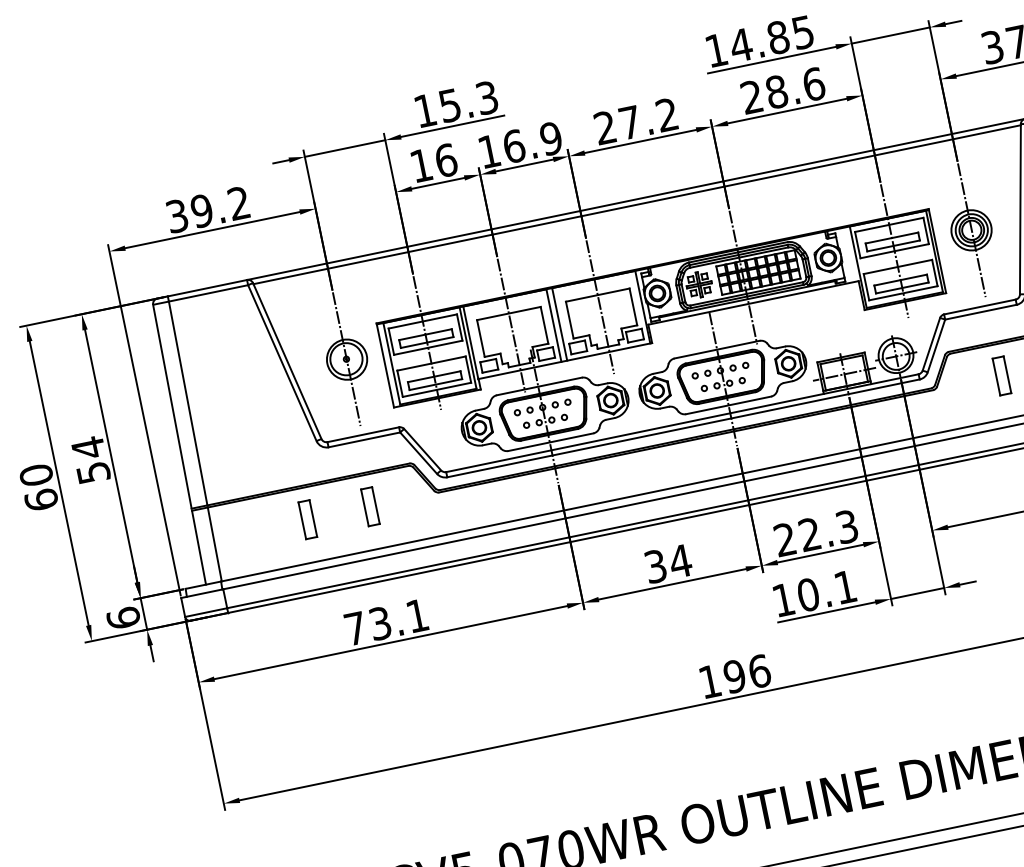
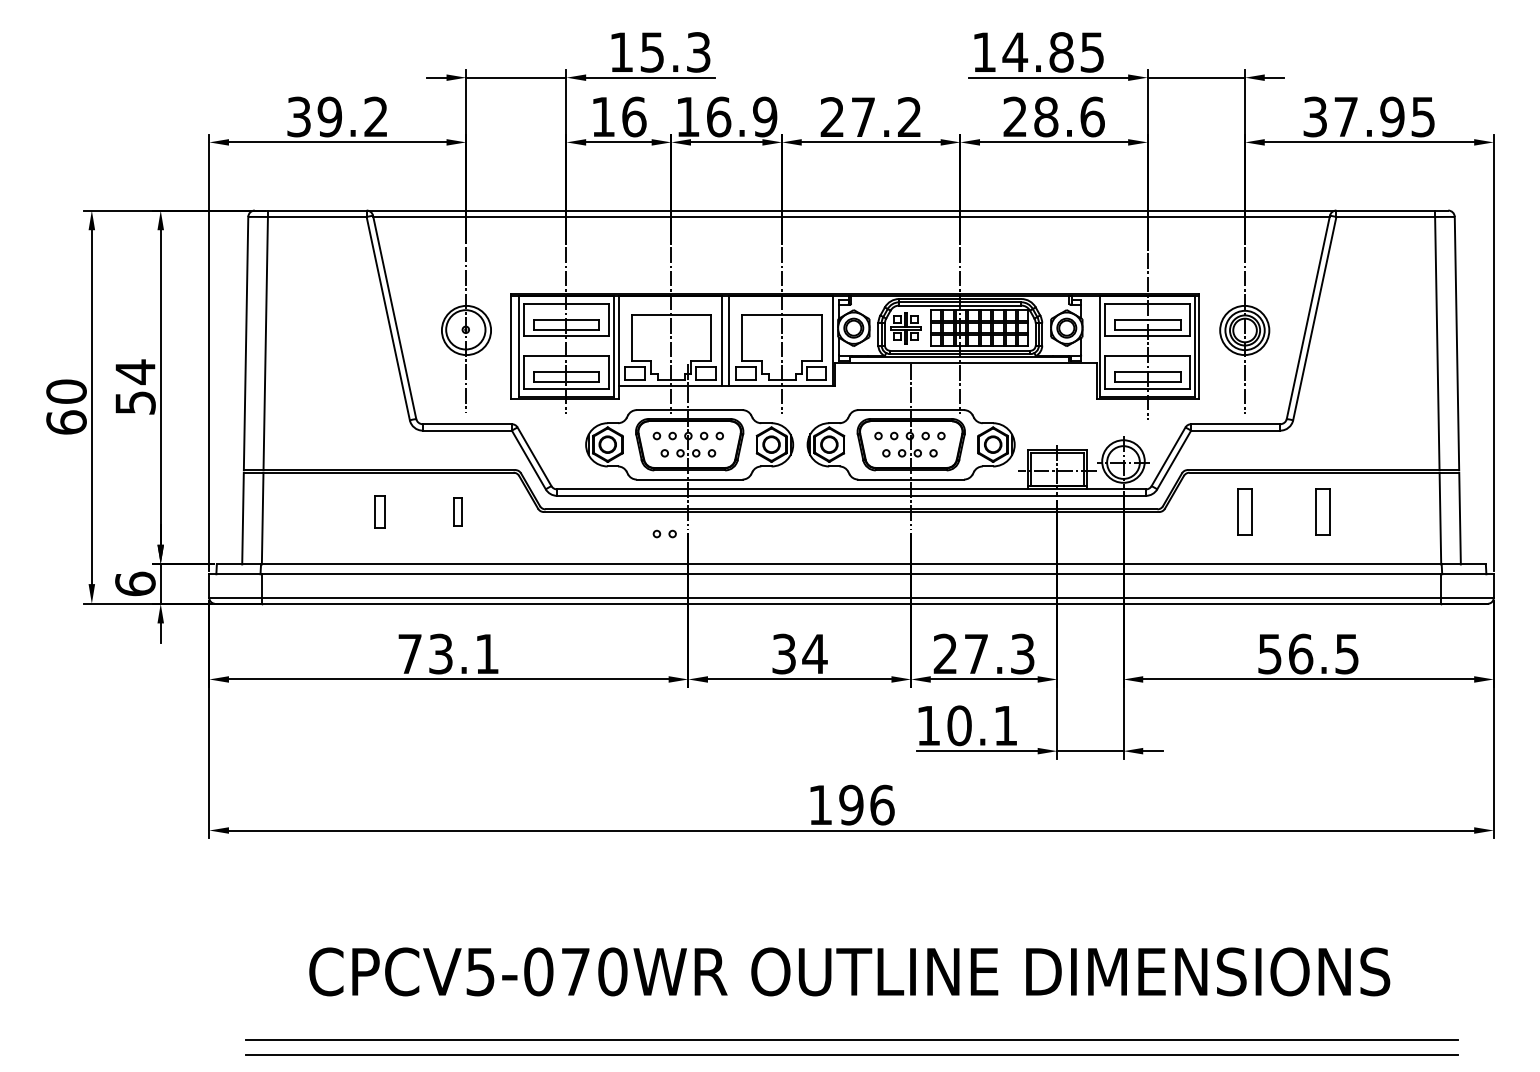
part: (539, 489) -> (664, 533), added
part: (369, 506) -> (457, 511), size x0.6
part: (307, 519) -> (379, 511), size x0.7
text: (809, 534) -> (975, 653), 22.3 -> 27.3

